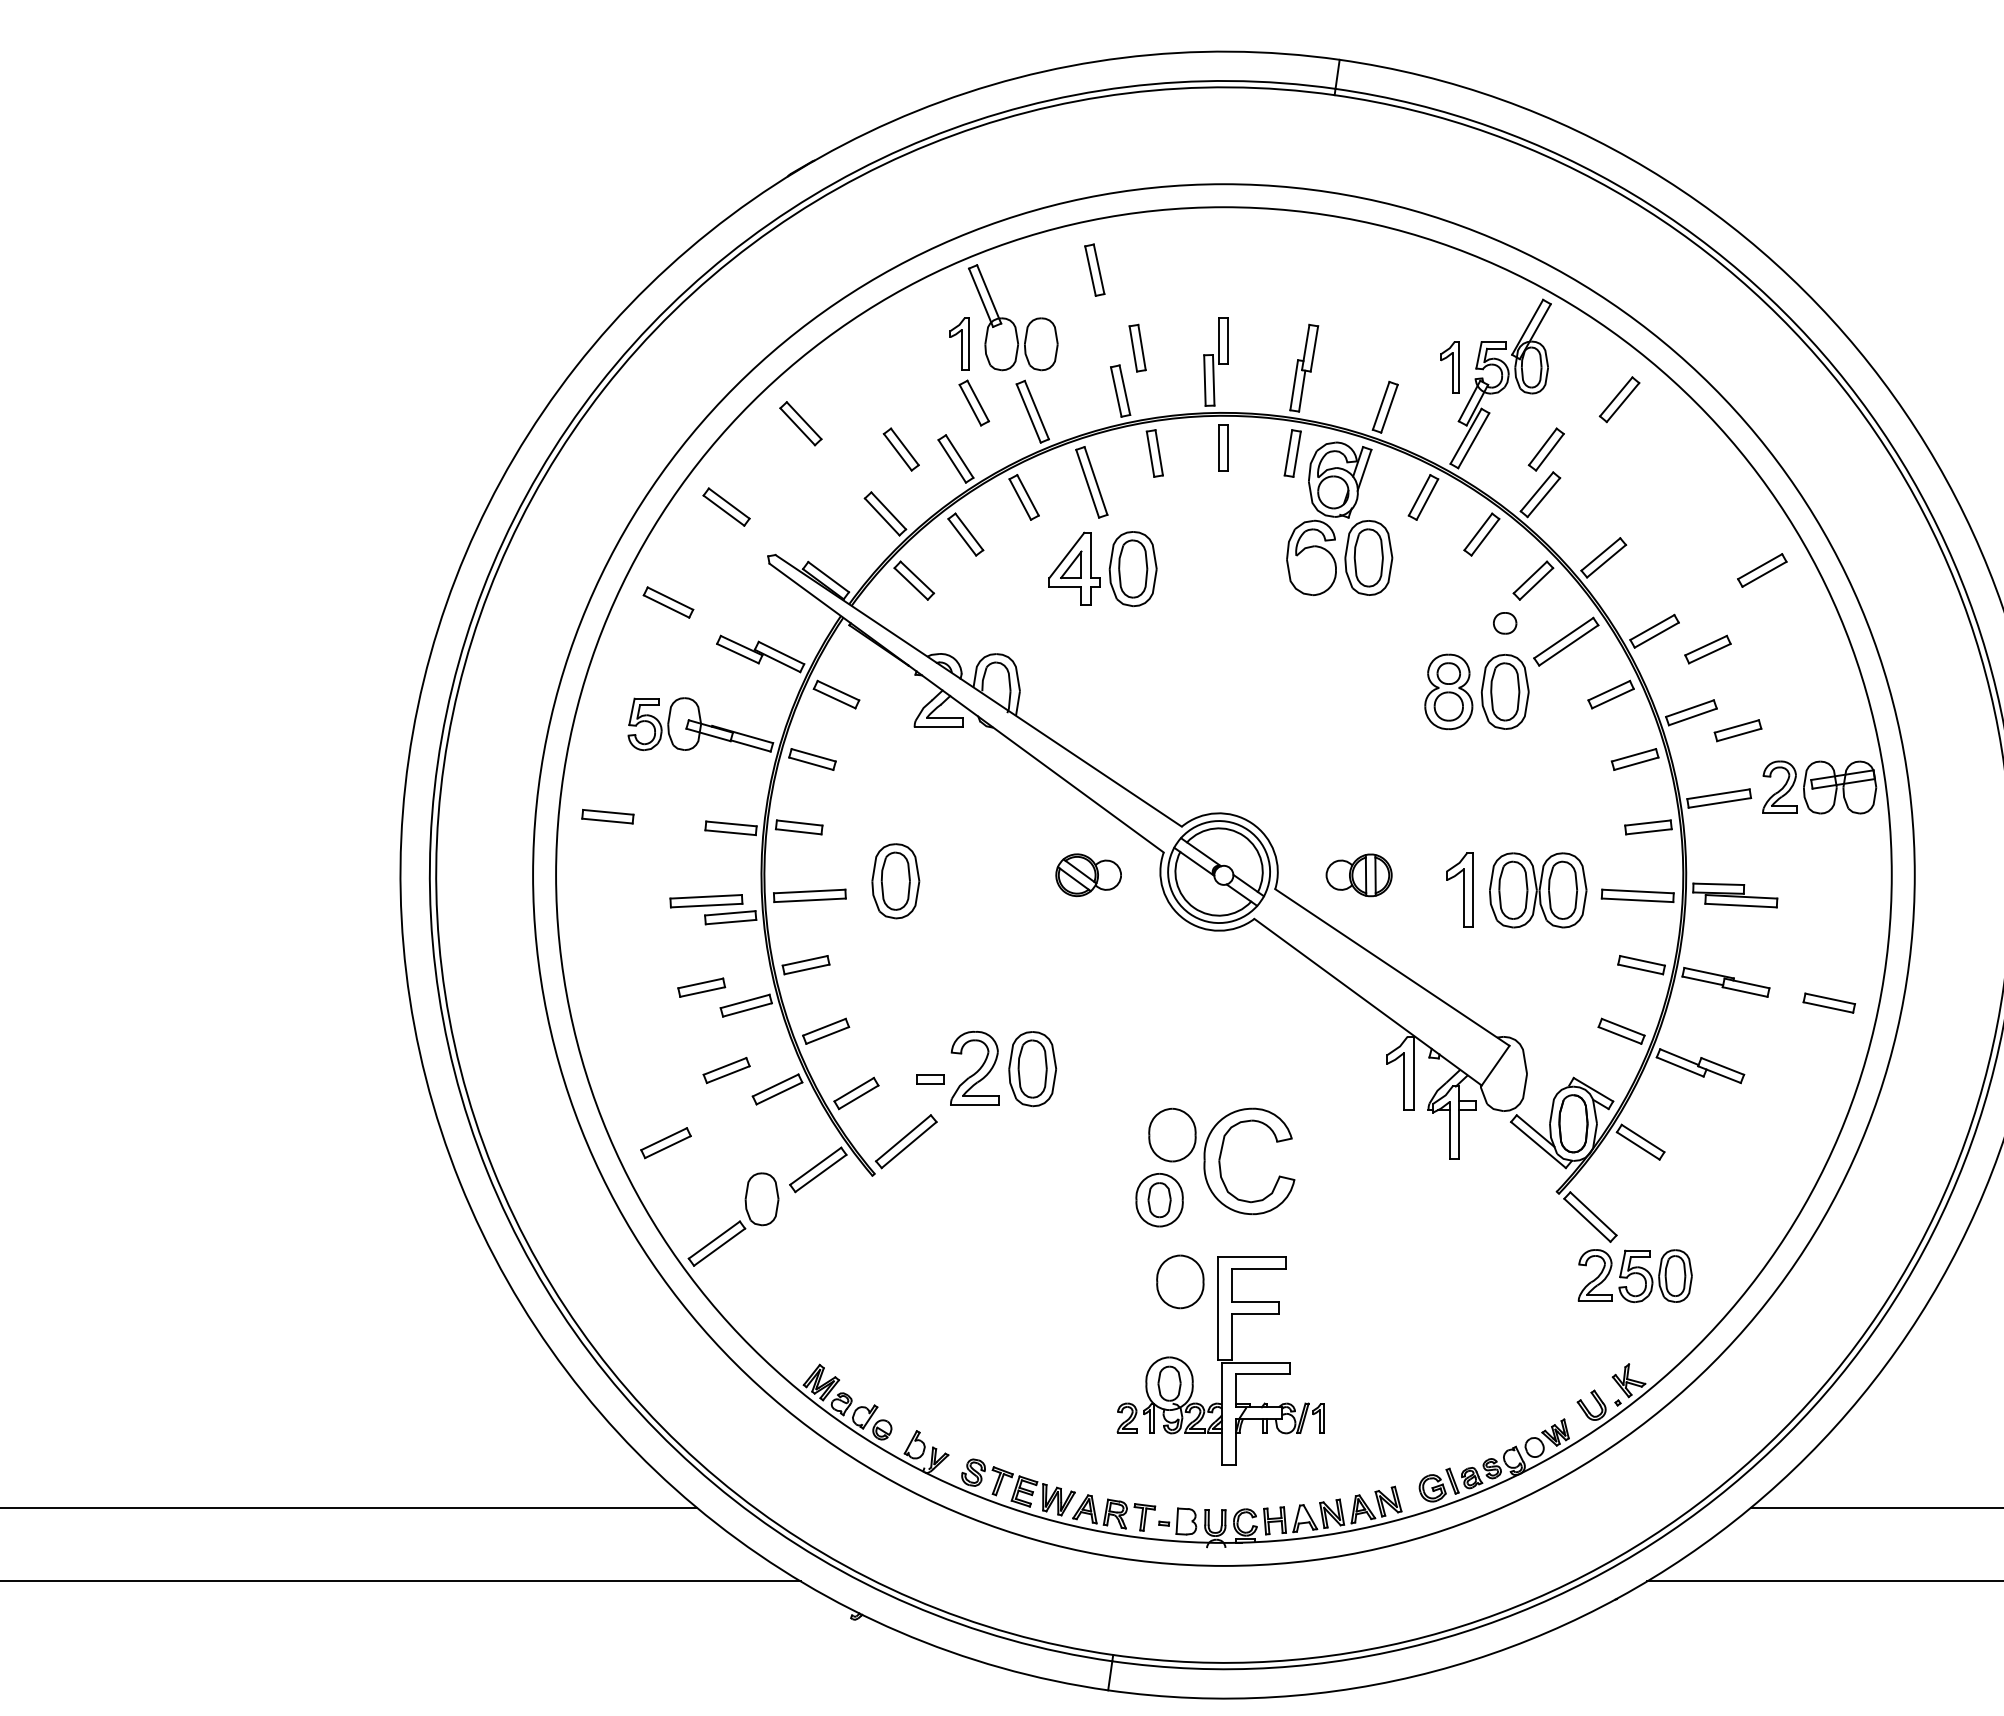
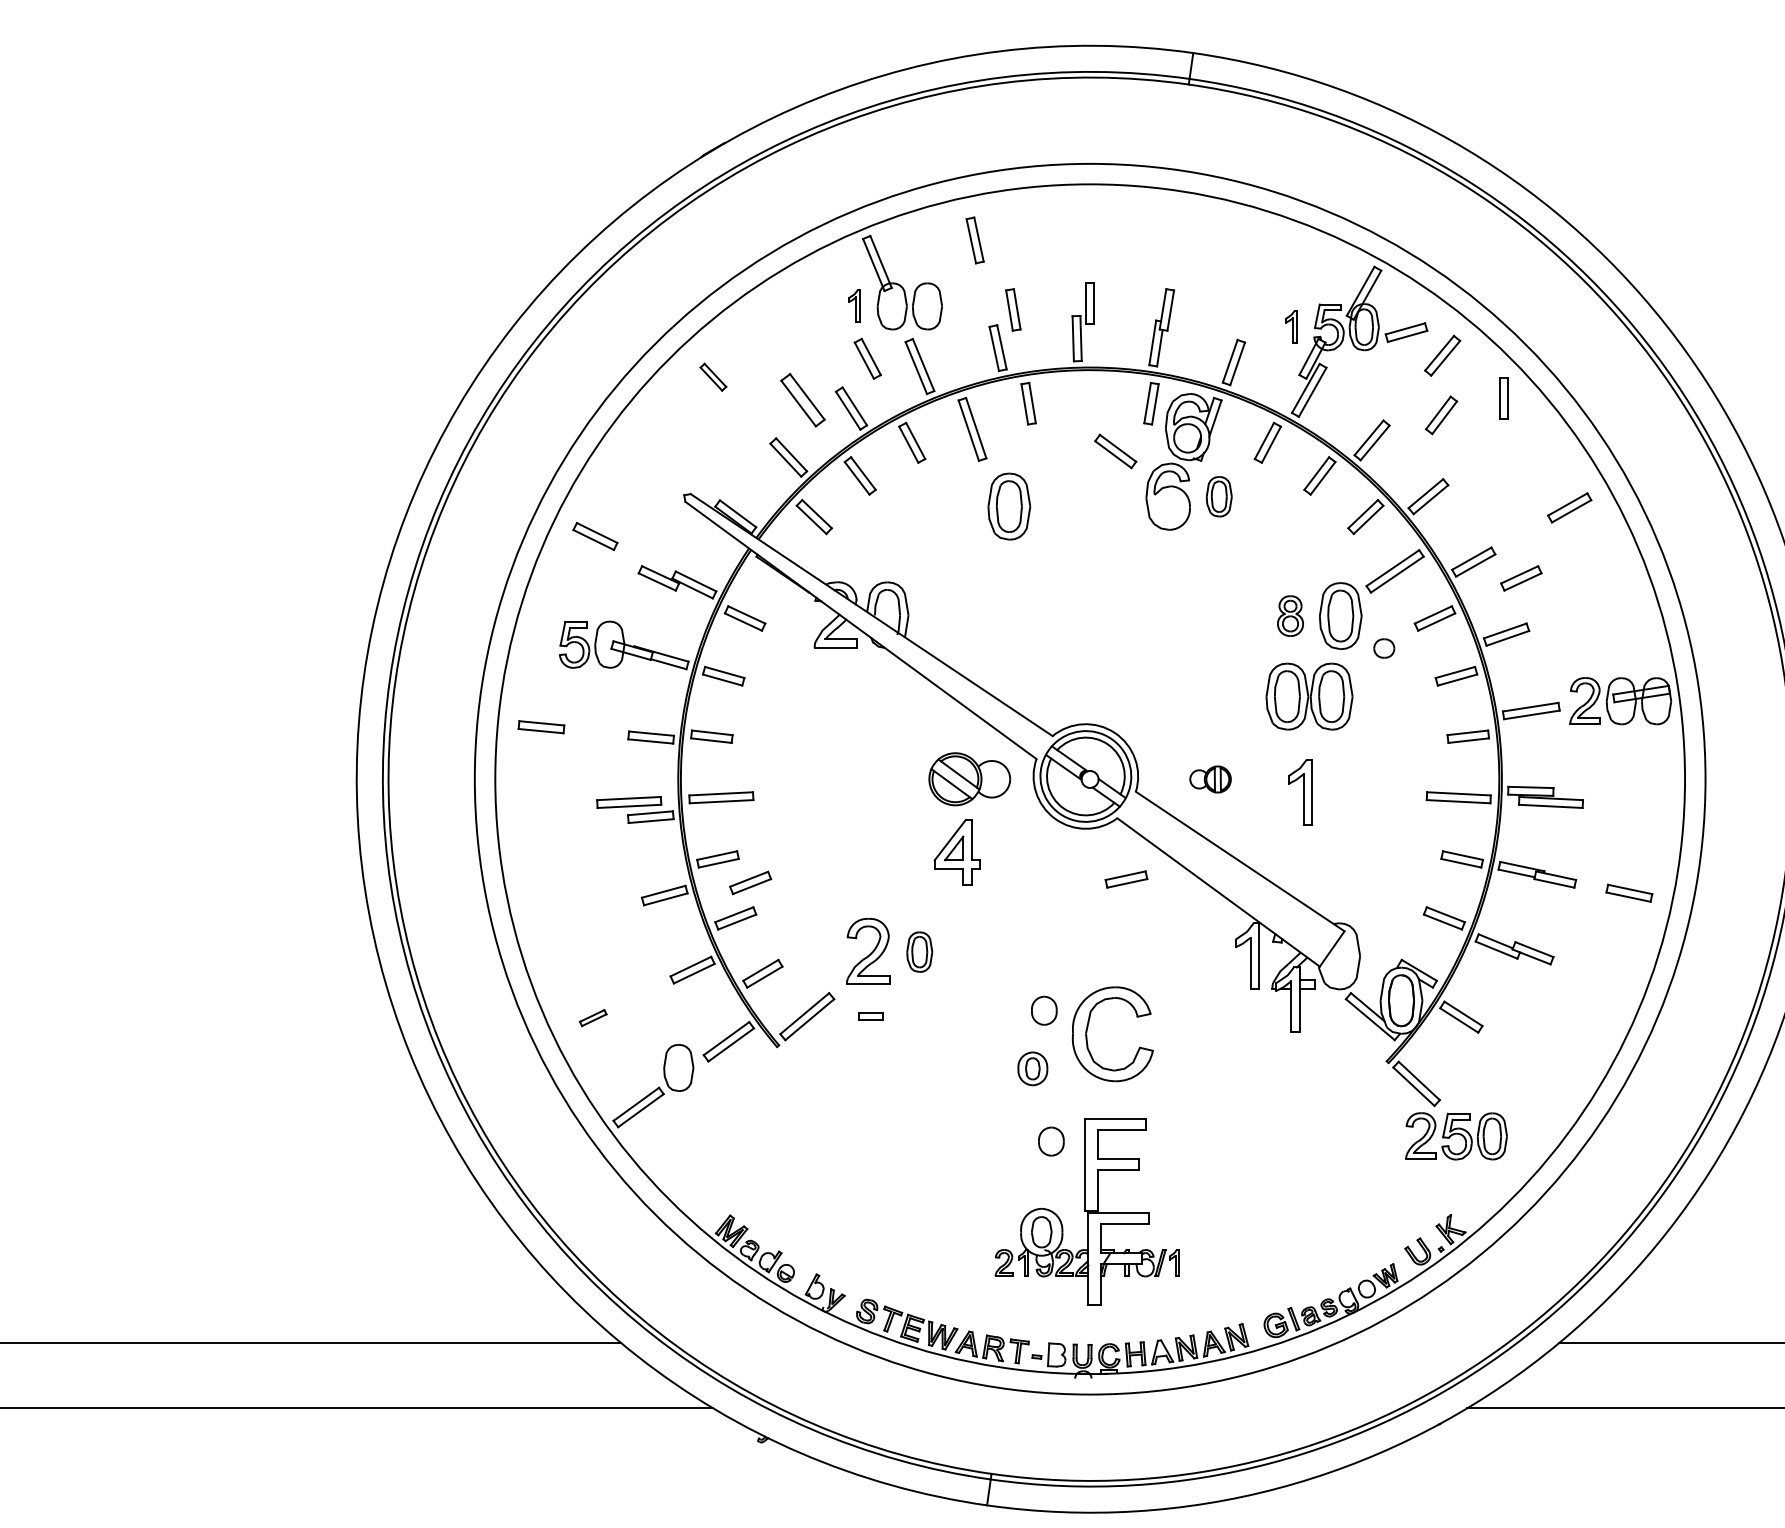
part: (959, 343) -> (854, 305), size x0.7
part: (1449, 367) -> (1291, 327), size x0.7
part: (800, 423) -> (713, 376), size x0.7
part: (1223, 447) -> (1503, 398), moved
part: (900, 449) -> (802, 400), size x1.4
part: (1545, 449) -> (1440, 415), moved
part: (726, 506) -> (1115, 450), moved
part: (1368, 557) -> (1218, 496), size x0.6
part: (1074, 568) -> (957, 851), moved
part: (1505, 623) -> (1384, 648), moved
part: (1448, 691) -> (1290, 615), size x0.6
part: (1737, 730) -> (1405, 332), moved
part: (1088, 875) -> (969, 779), size x1.4
part: (1358, 875) -> (1210, 779), size x0.7
part: (895, 881) -> (797, 784), removed
part: (1538, 890) -> (1309, 696), moved
part: (701, 987) -> (1126, 879), moved
part: (1032, 1069) -> (919, 952), size x0.6
part: (726, 1070) -> (750, 882), moved
part: (930, 1079) -> (870, 1016), moved
part: (1172, 1134) -> (1044, 1010), size x0.6
part: (665, 1143) -> (592, 1018), size x0.6
part: (1159, 1200) -> (1032, 1069), size x0.7
part: (1180, 1281) -> (1051, 1141), size x0.6

